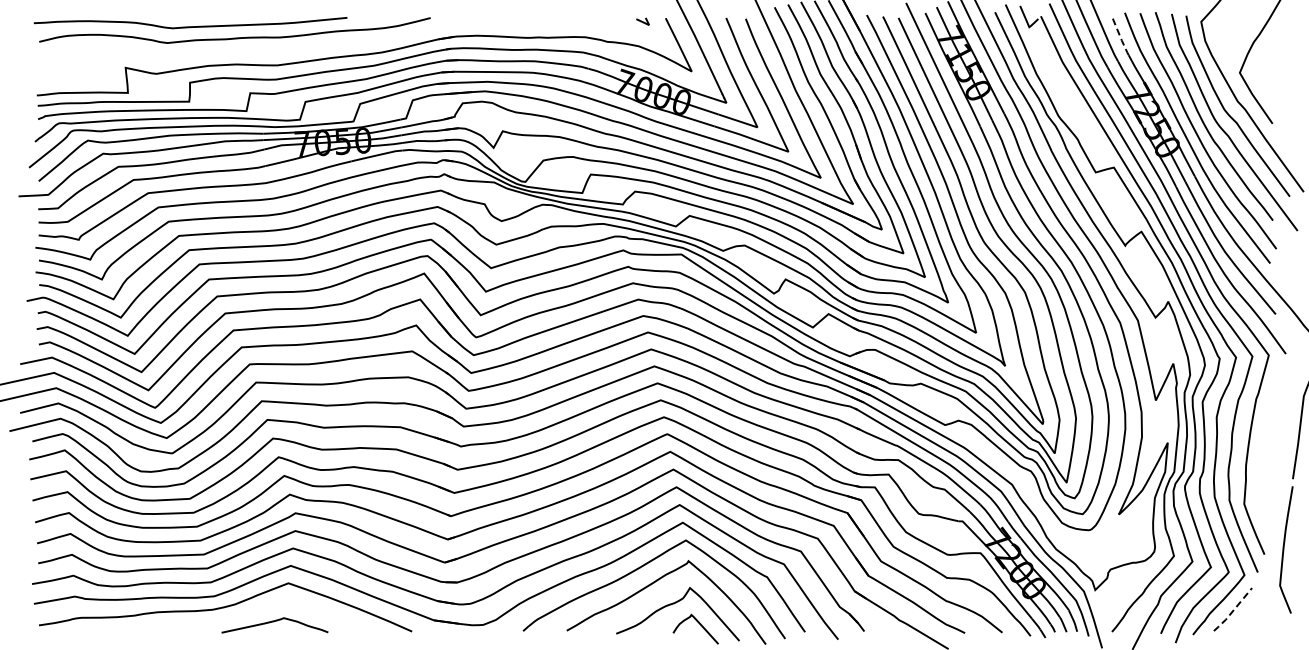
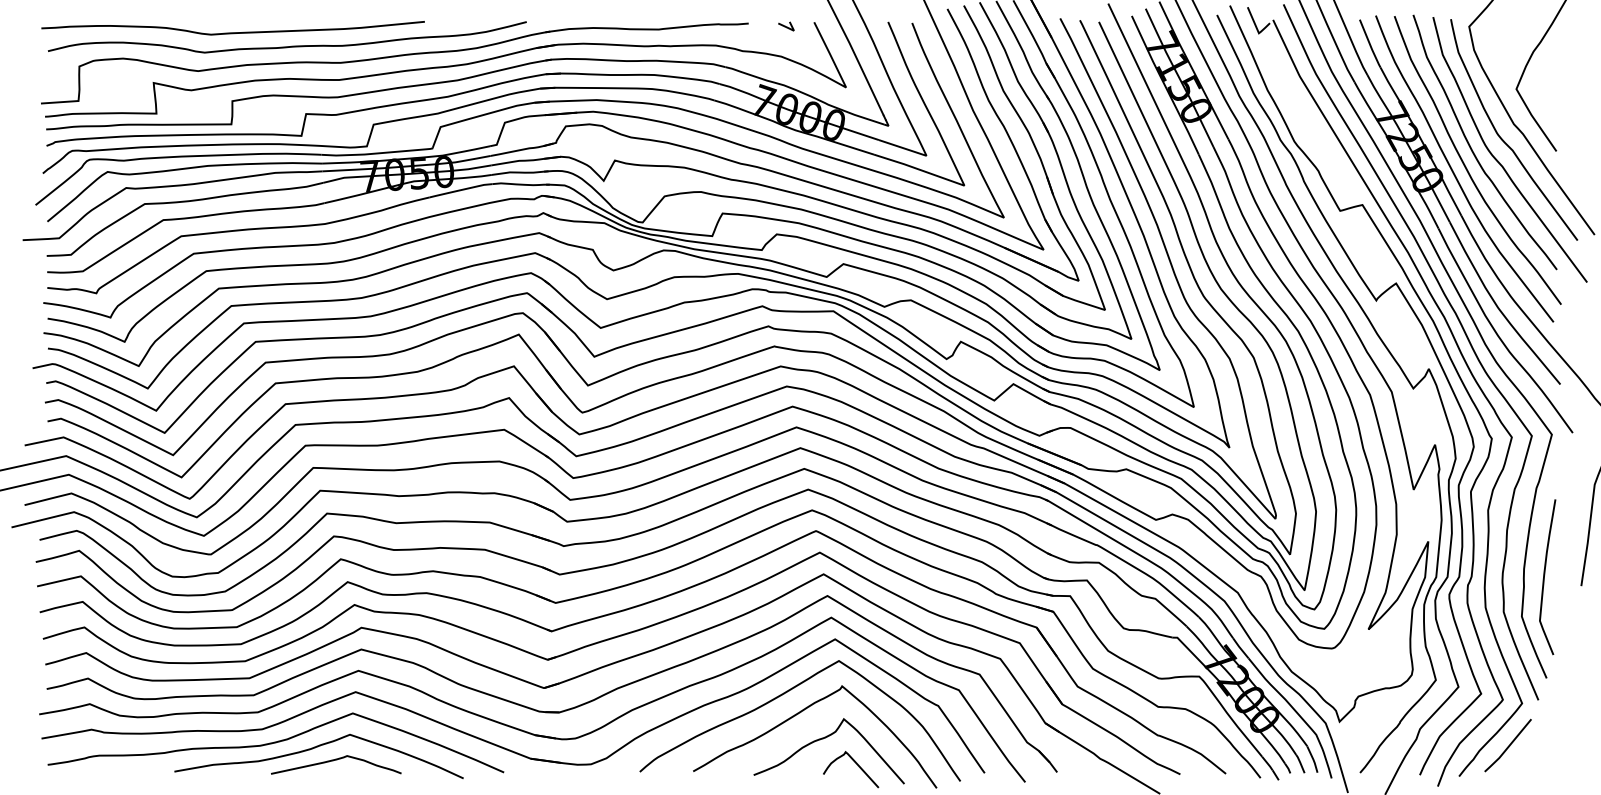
line: (1120, 37) -> (1370, 45), dashed -> solid
part: (322, 51) -> (394, 62), added
curve: (1284, 549) -> (1545, 576), moved
line: (1232, 611) -> (1507, 747), dashed -> solid
curve: (257, 612) -> (314, 749), added

